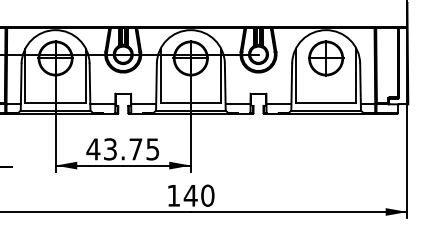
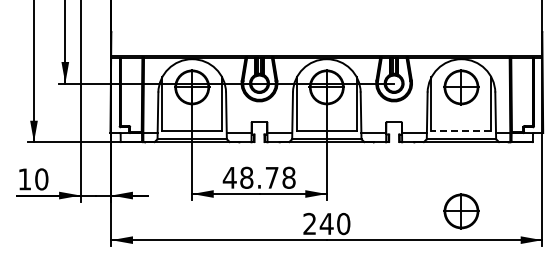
line: (325, 102) -> (460, 131), solid -> dashed
text: (131, 149) -> (267, 177), 43.75 -> 48.78
part: (326, 183) -> (461, 211), added
text: (173, 195) -> (309, 223), 140 -> 240

